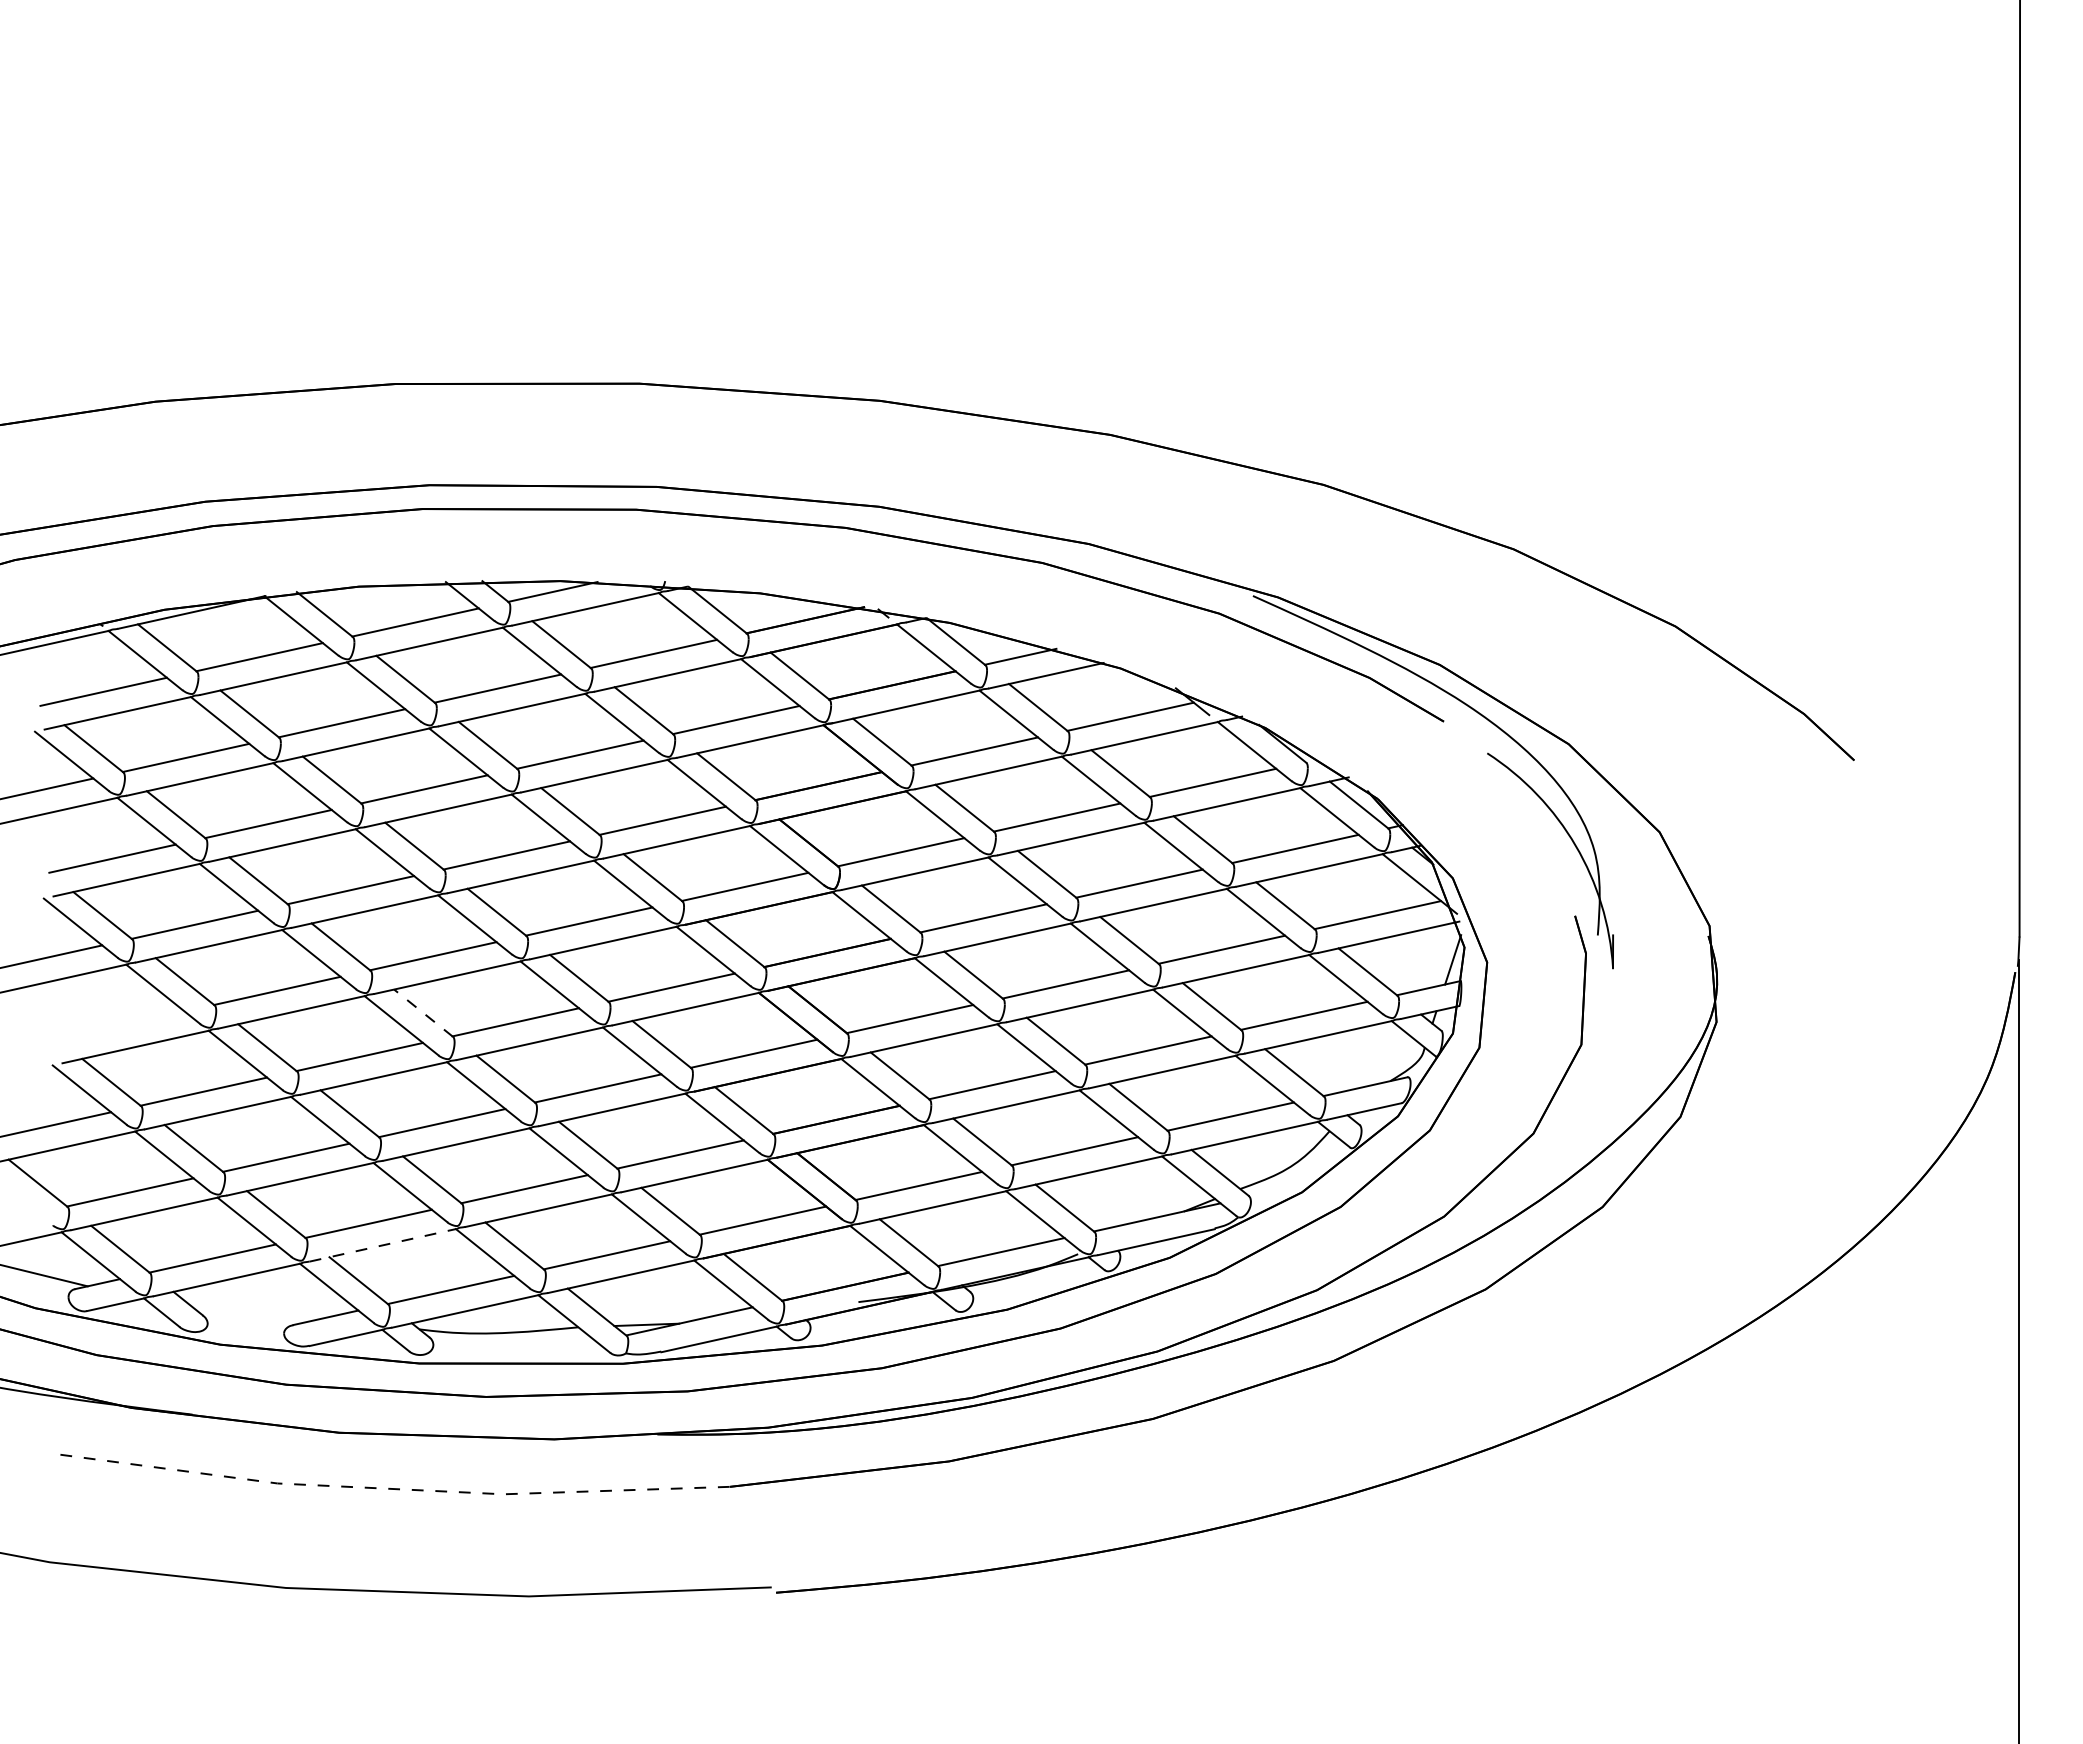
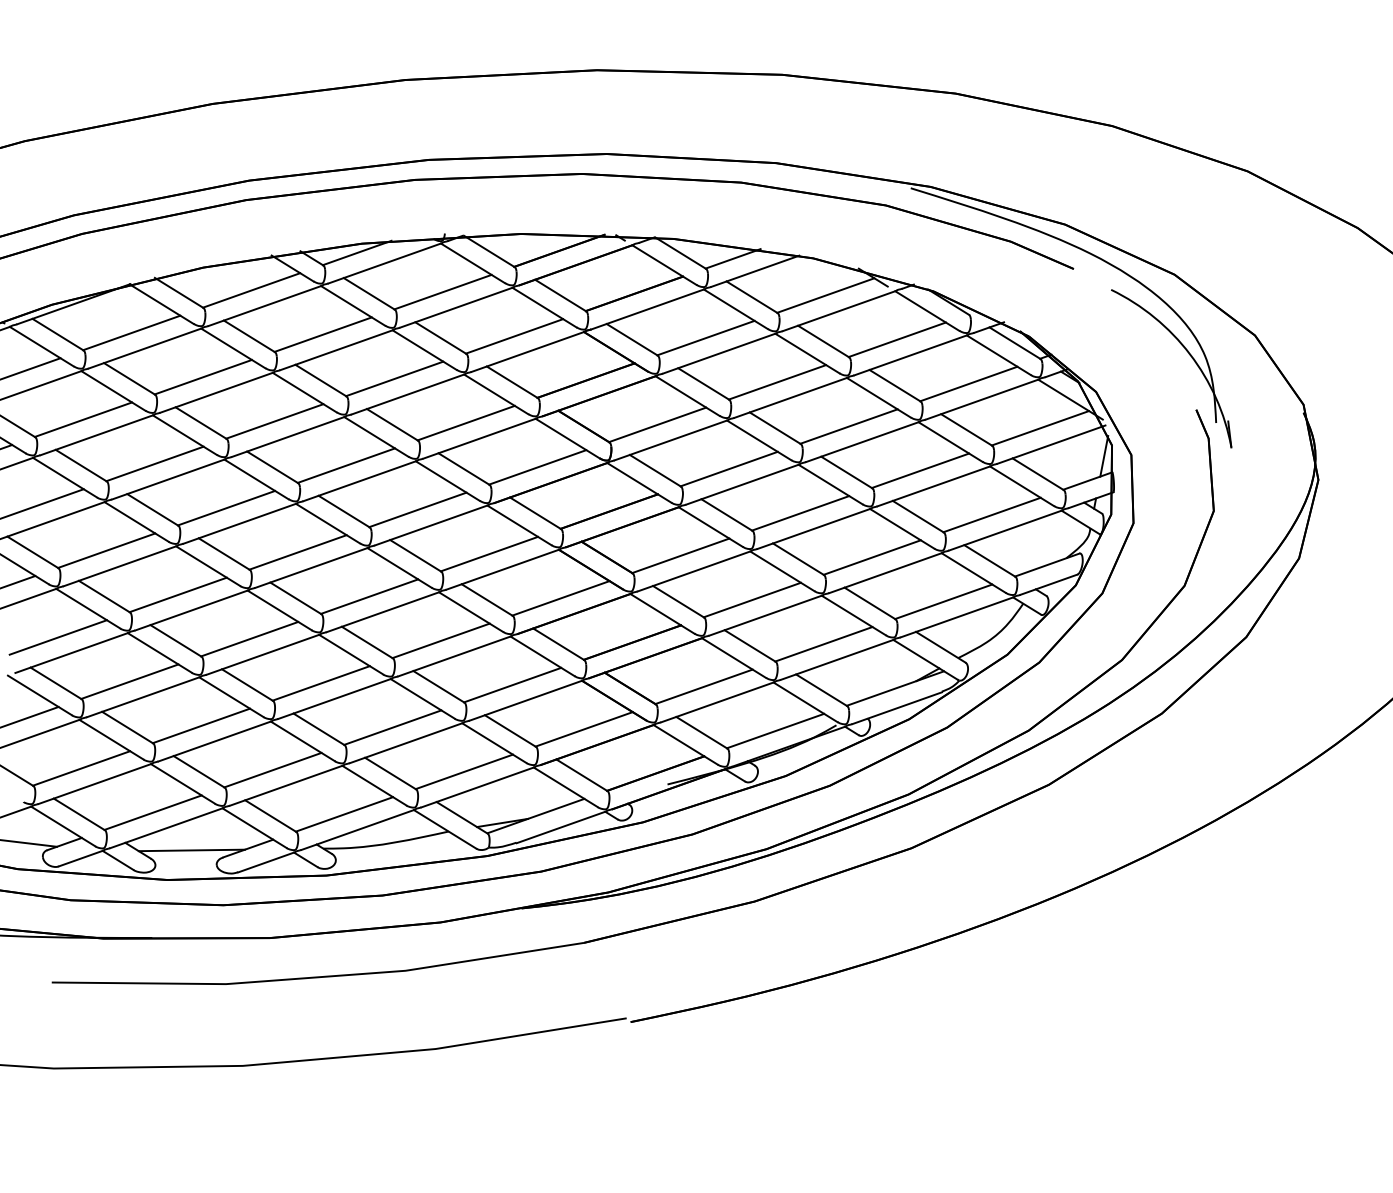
line: (423, 1013) -> (295, 598), dashed -> solid
line: (121, 1025) -> (58, 637), added
line: (383, 1245) -> (286, 785), dashed -> solid
line: (255, 1311) -> (192, 850), added
line: (394, 1489) -> (319, 977), dashed -> solid

